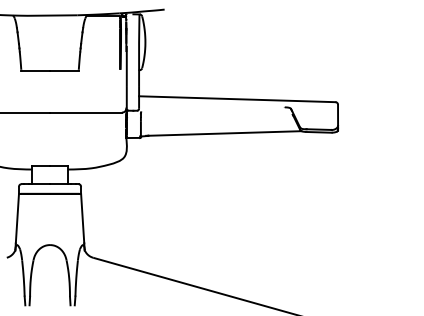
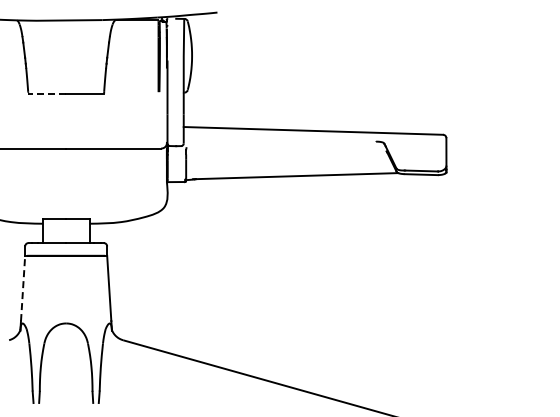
line: (35, 70) -> (47, 93), solid -> dashed
line: (17, 218) -> (23, 288), solid -> dashed

